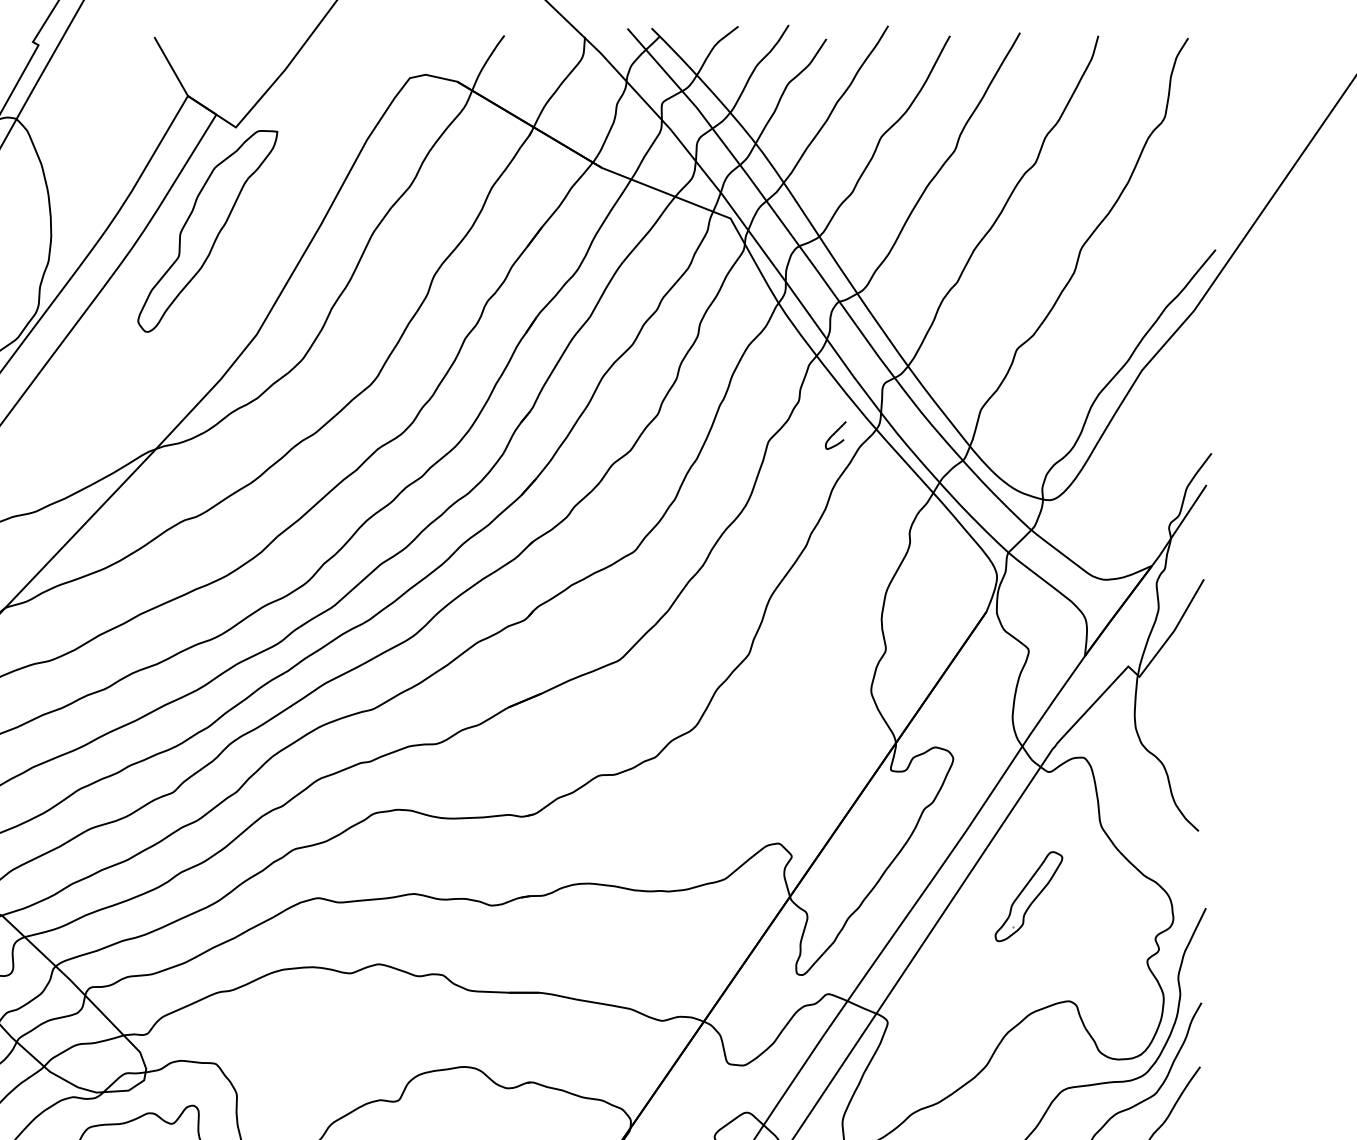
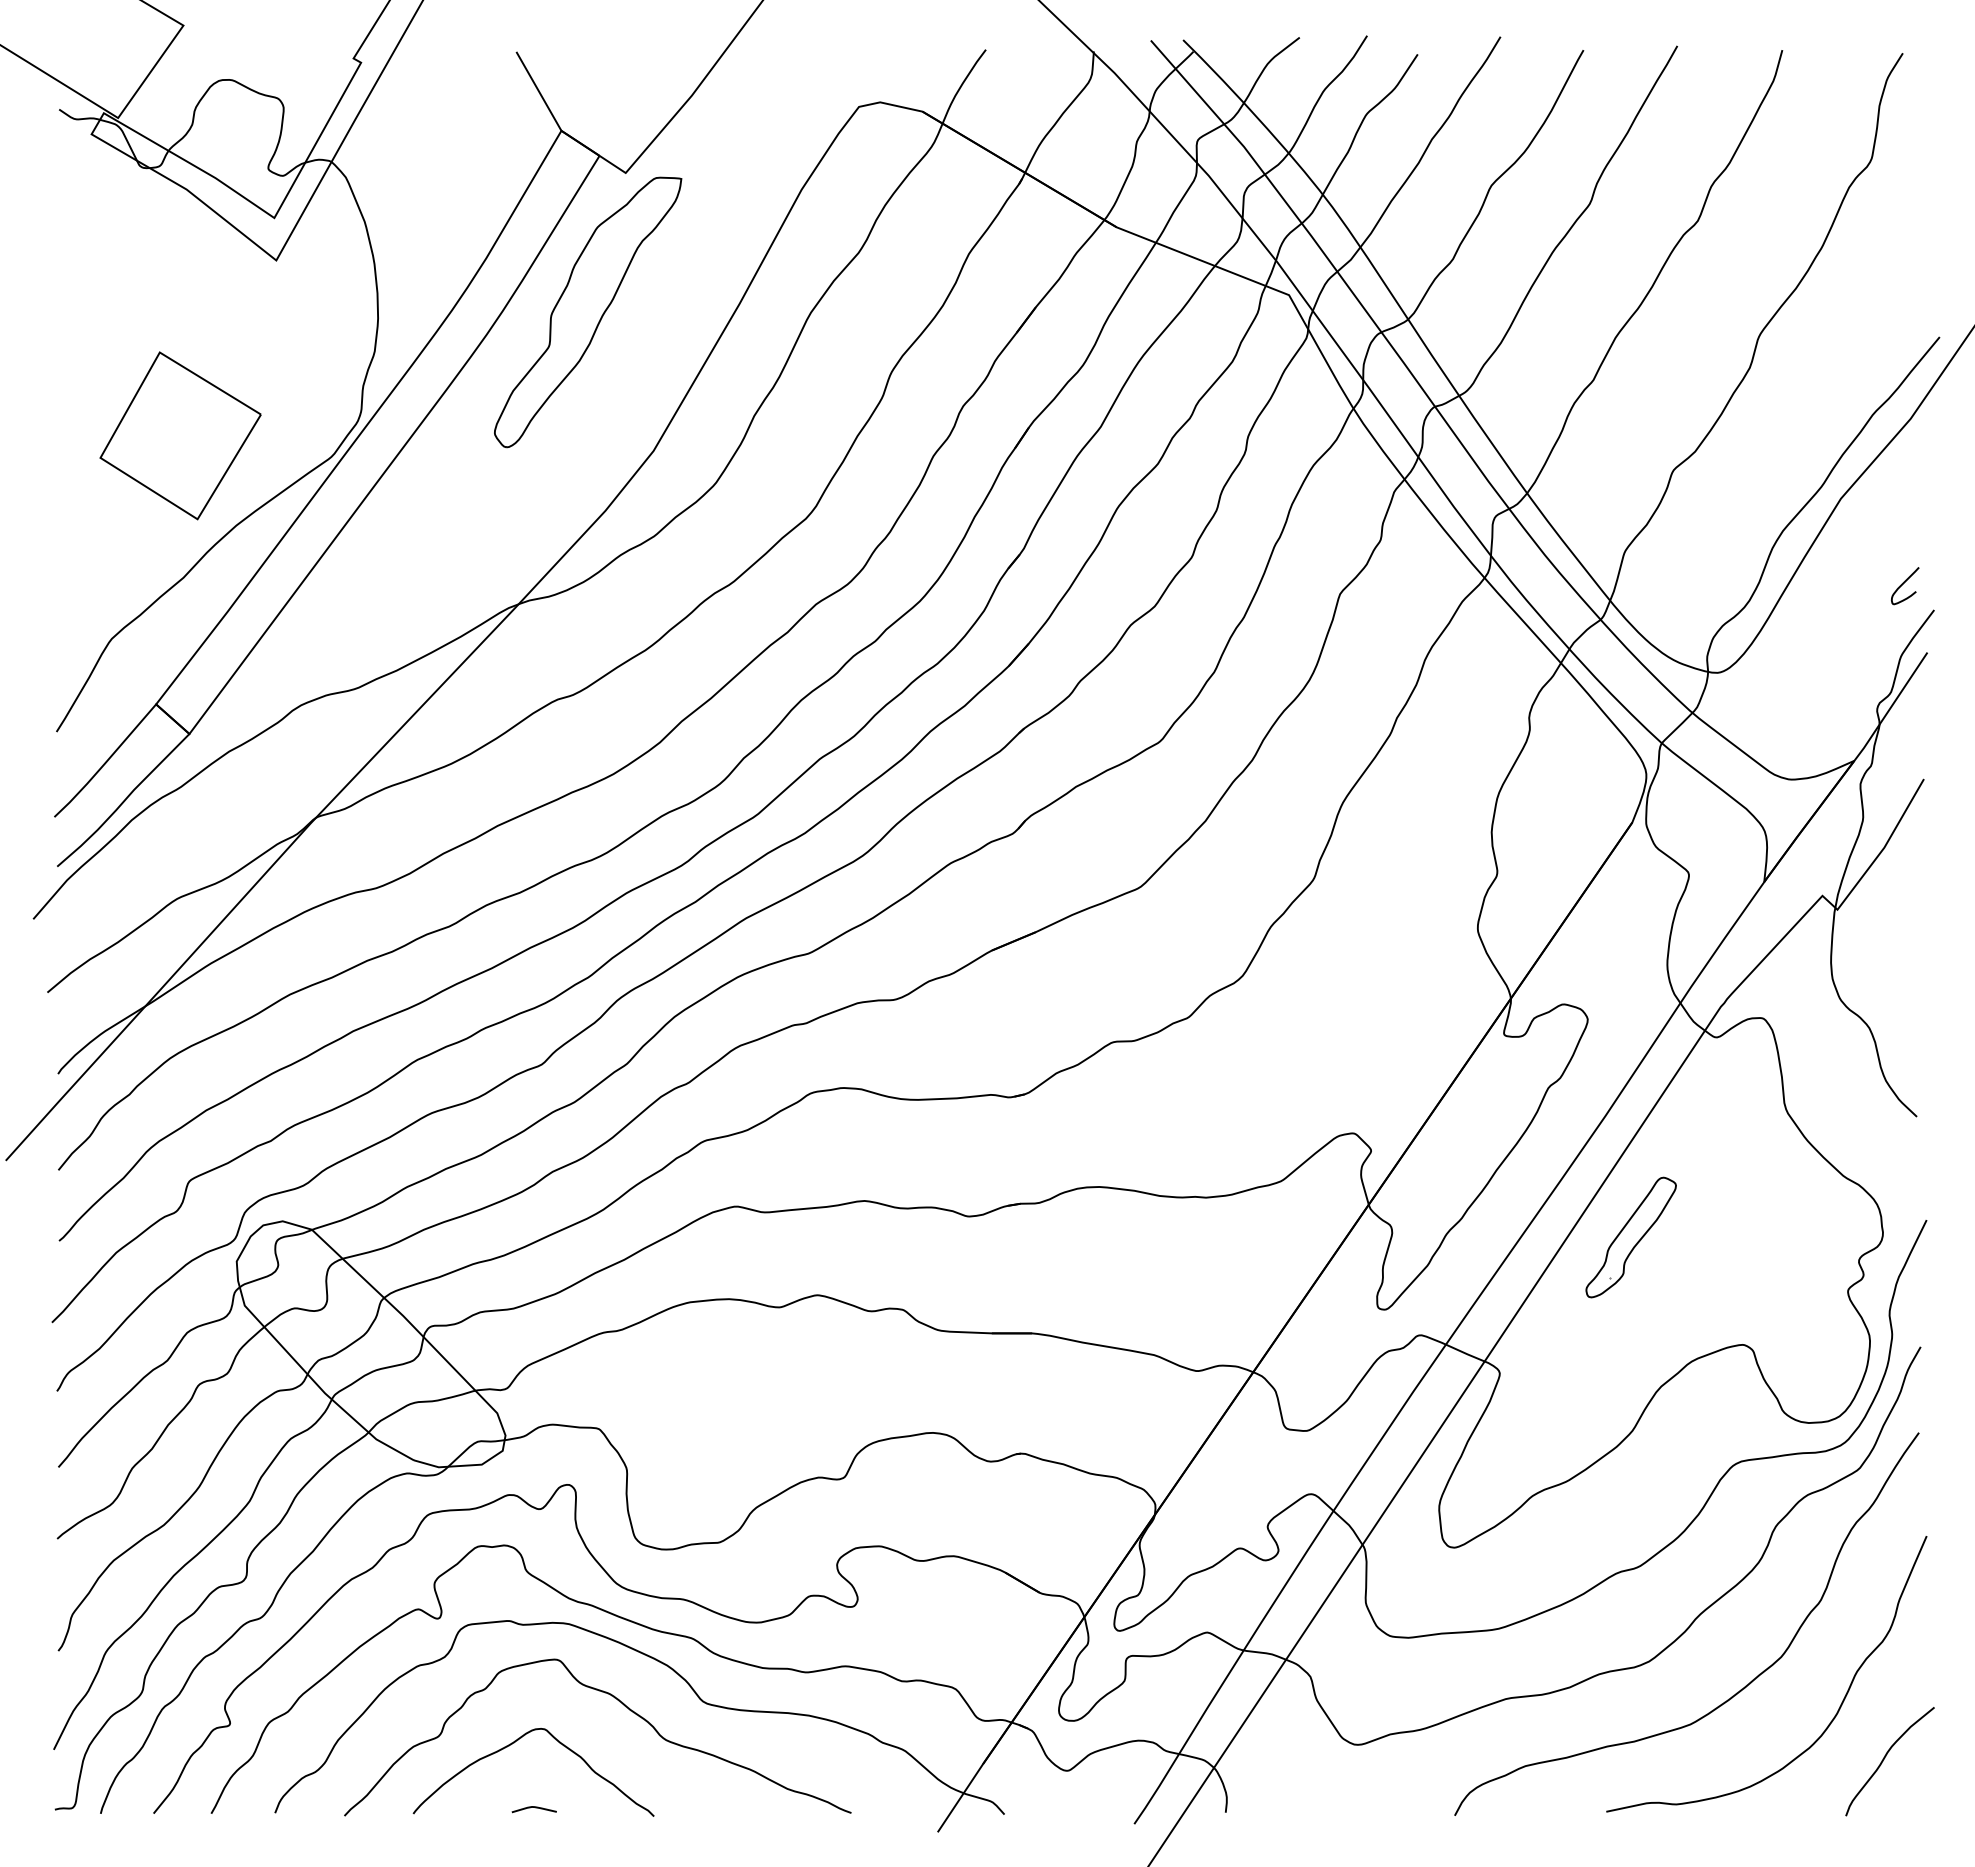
curve: (834, 434) -> (1903, 584), moved
part: (1028, 896) -> (1630, 1237), moved

